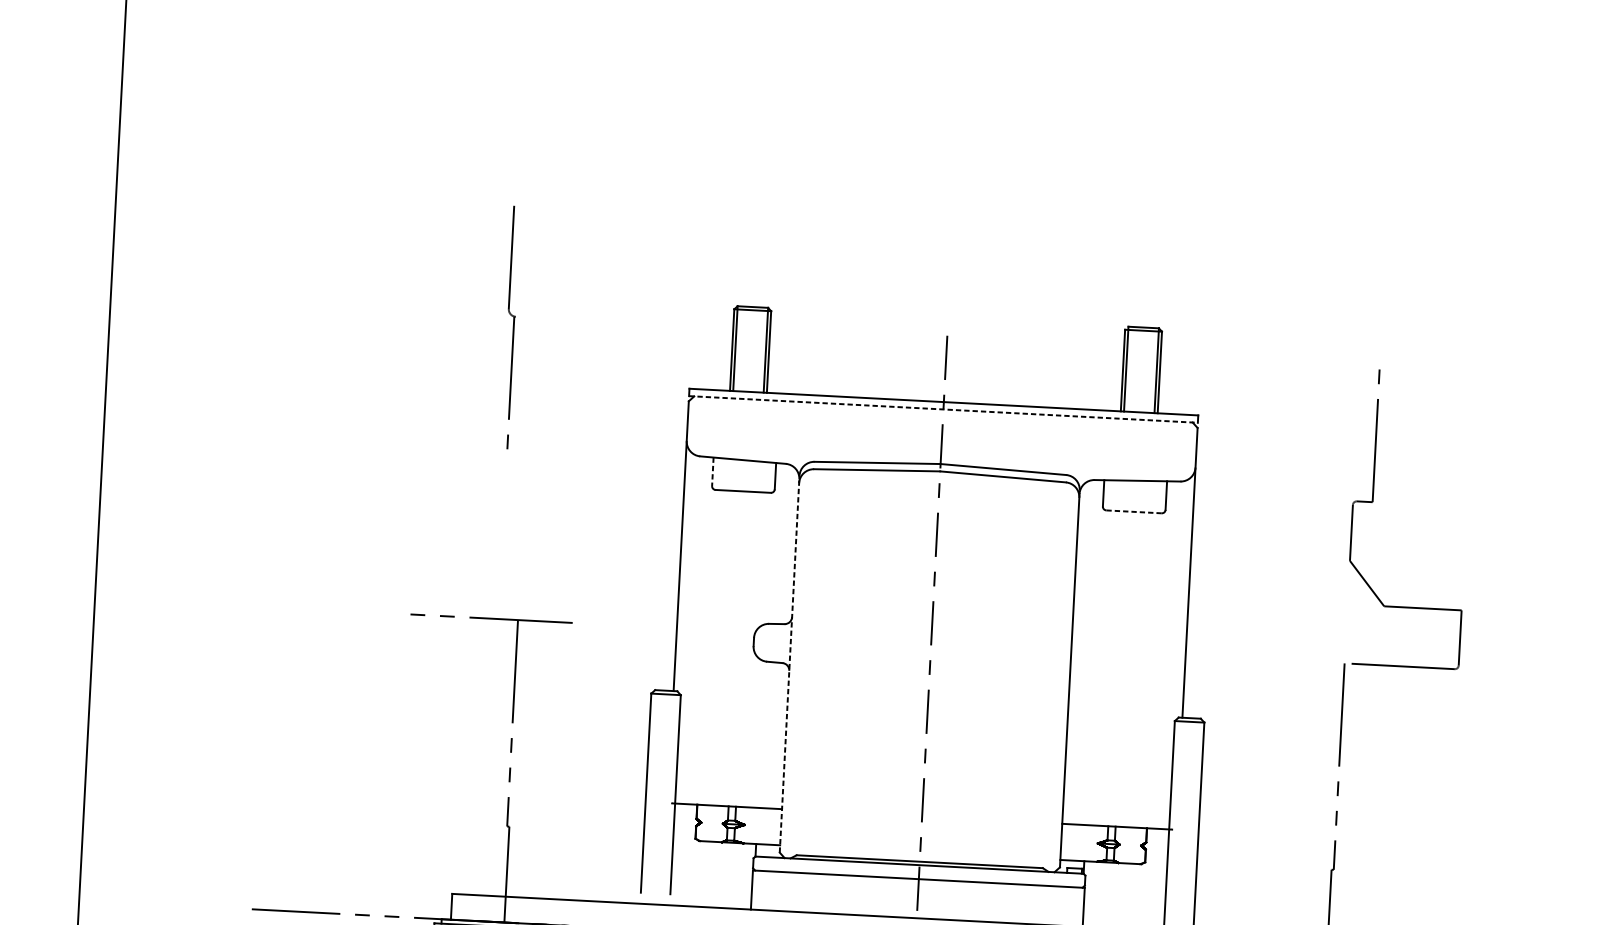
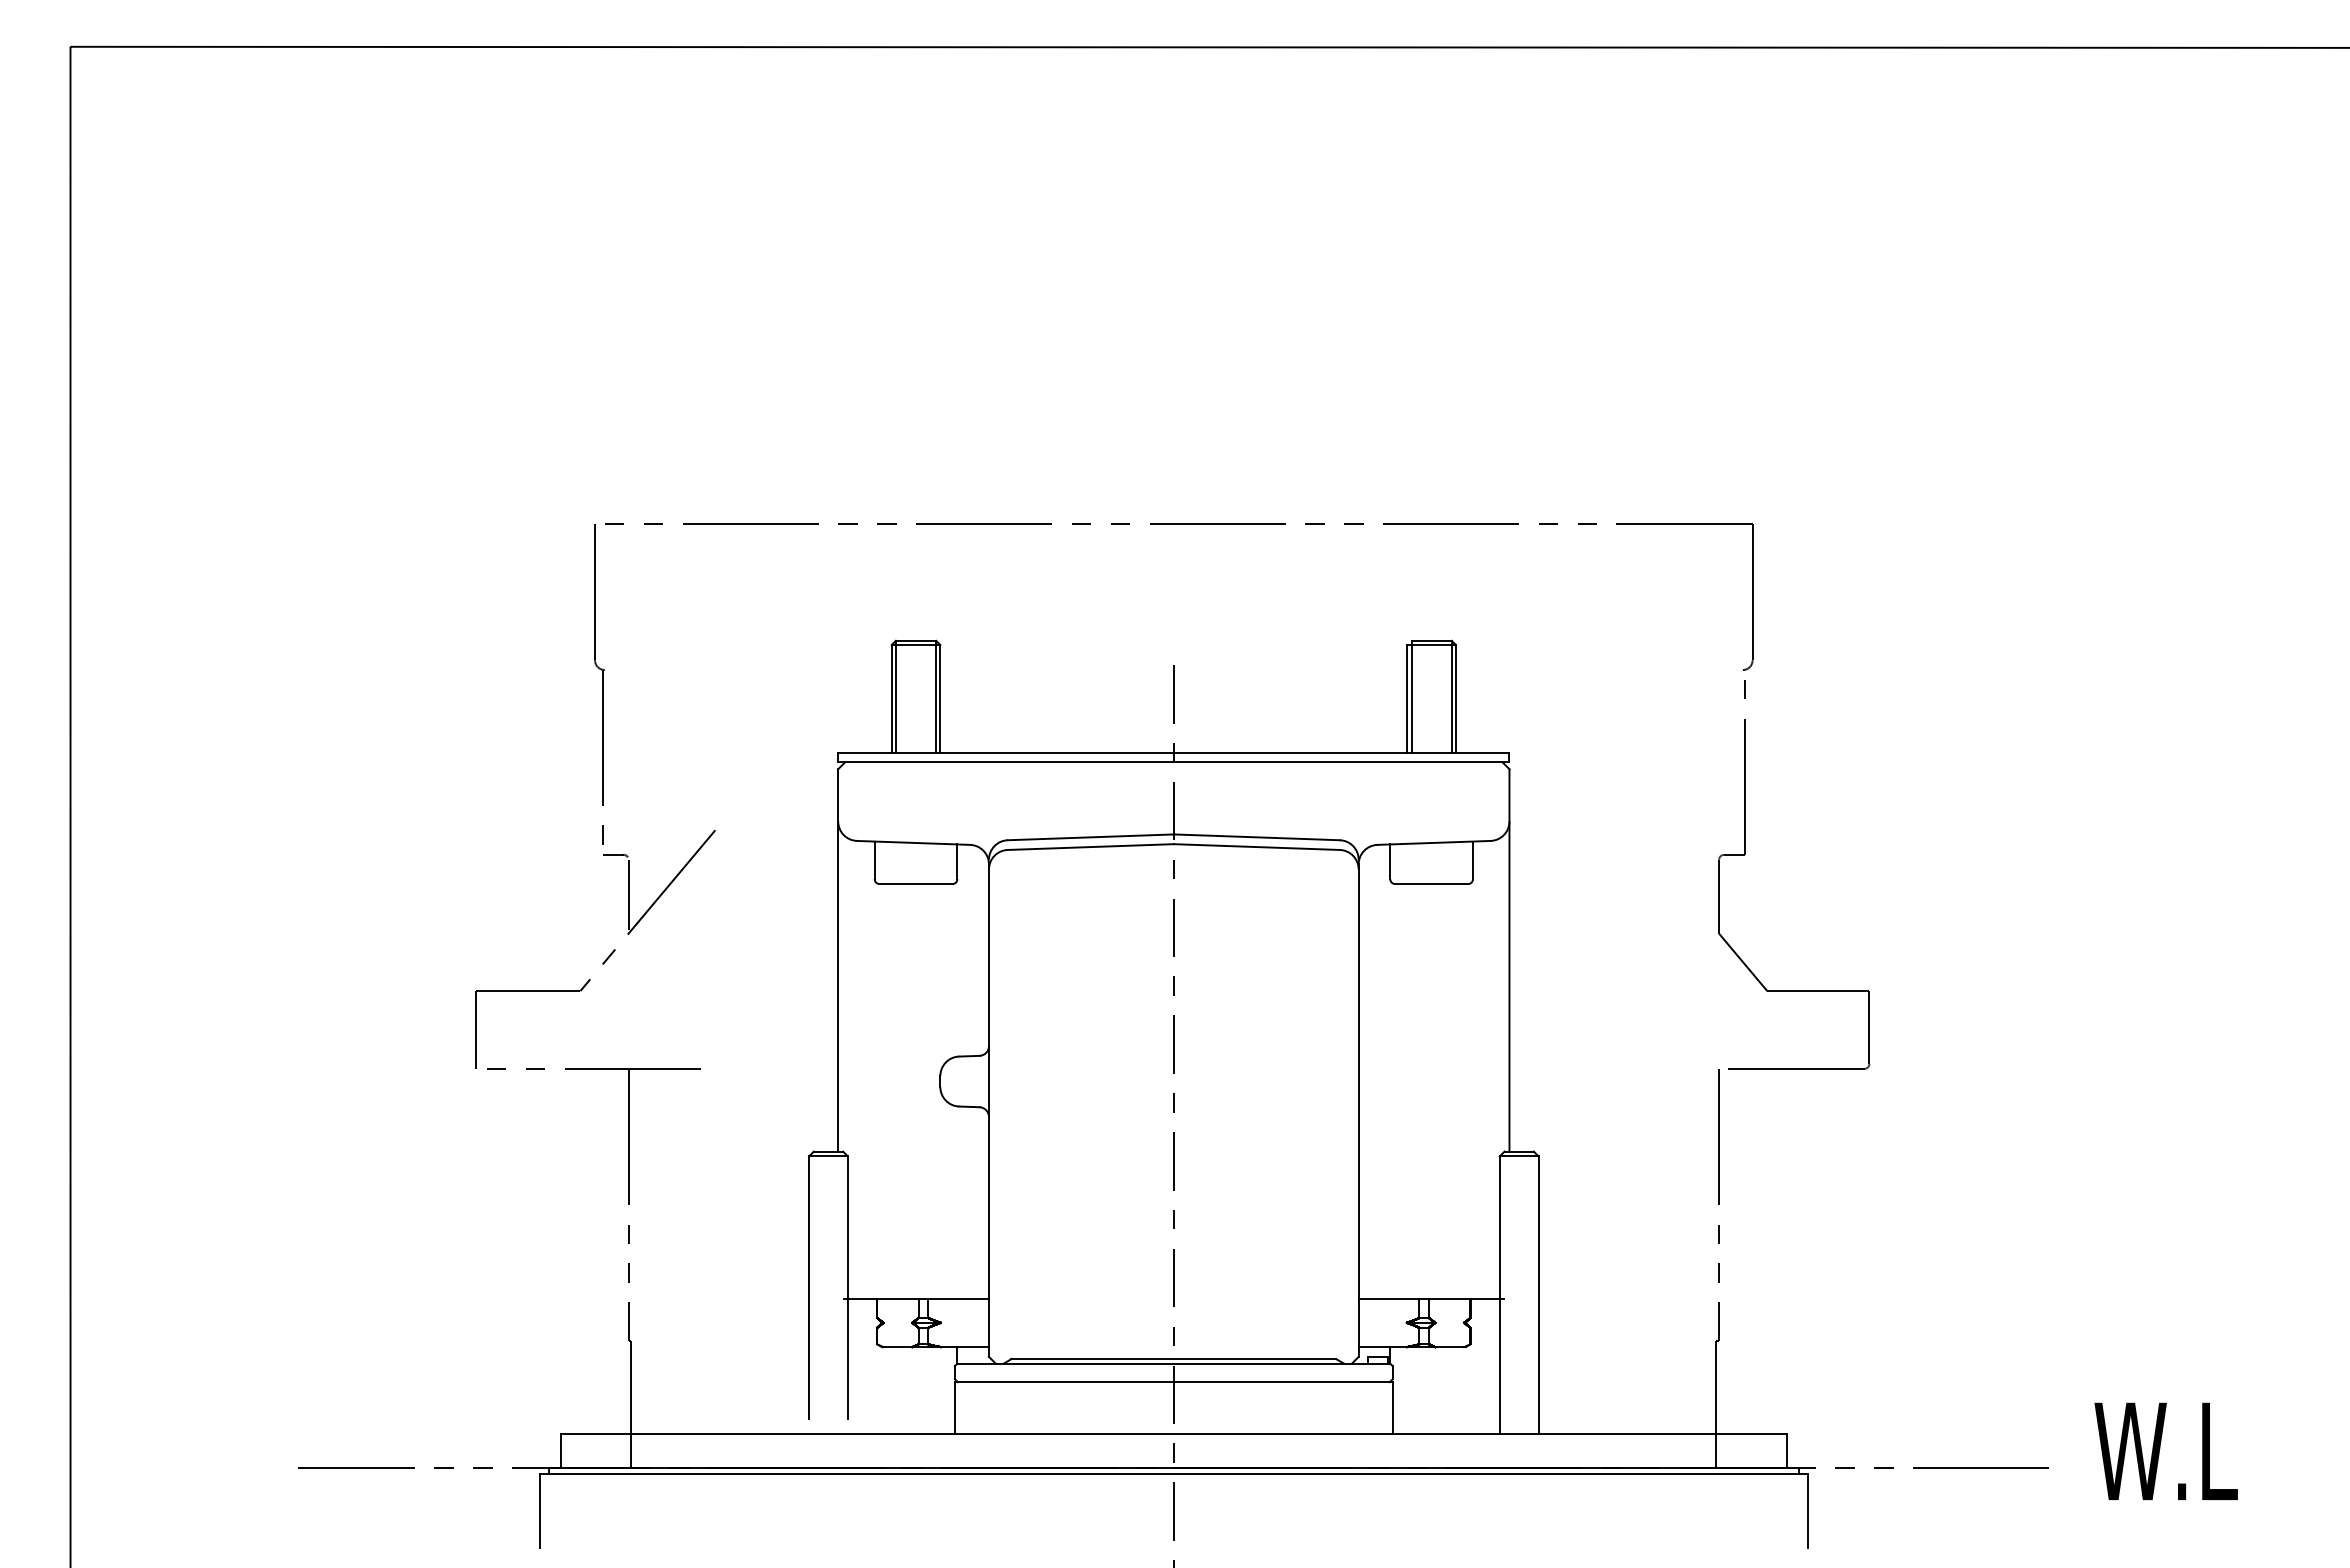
part: (957, 229) -> (1179, 524), added
line: (943, 409) -> (1173, 762), dashed -> solid
line: (712, 471) -> (874, 860), dashed -> solid
line: (1134, 512) -> (1432, 884), dashed -> solid
part: (505, 535) -> (606, 958), added
line: (789, 665) -> (989, 1110), dashed -> solid

